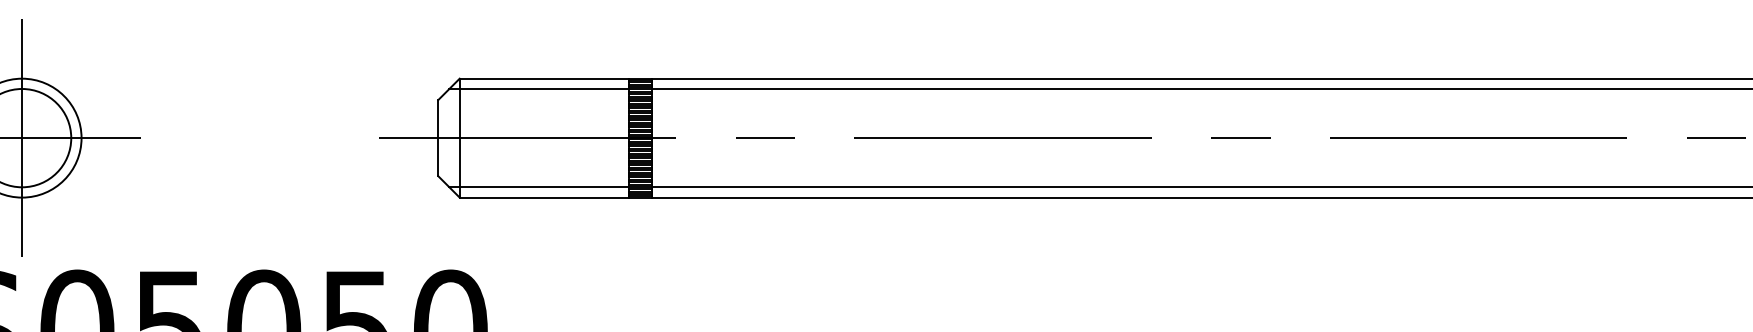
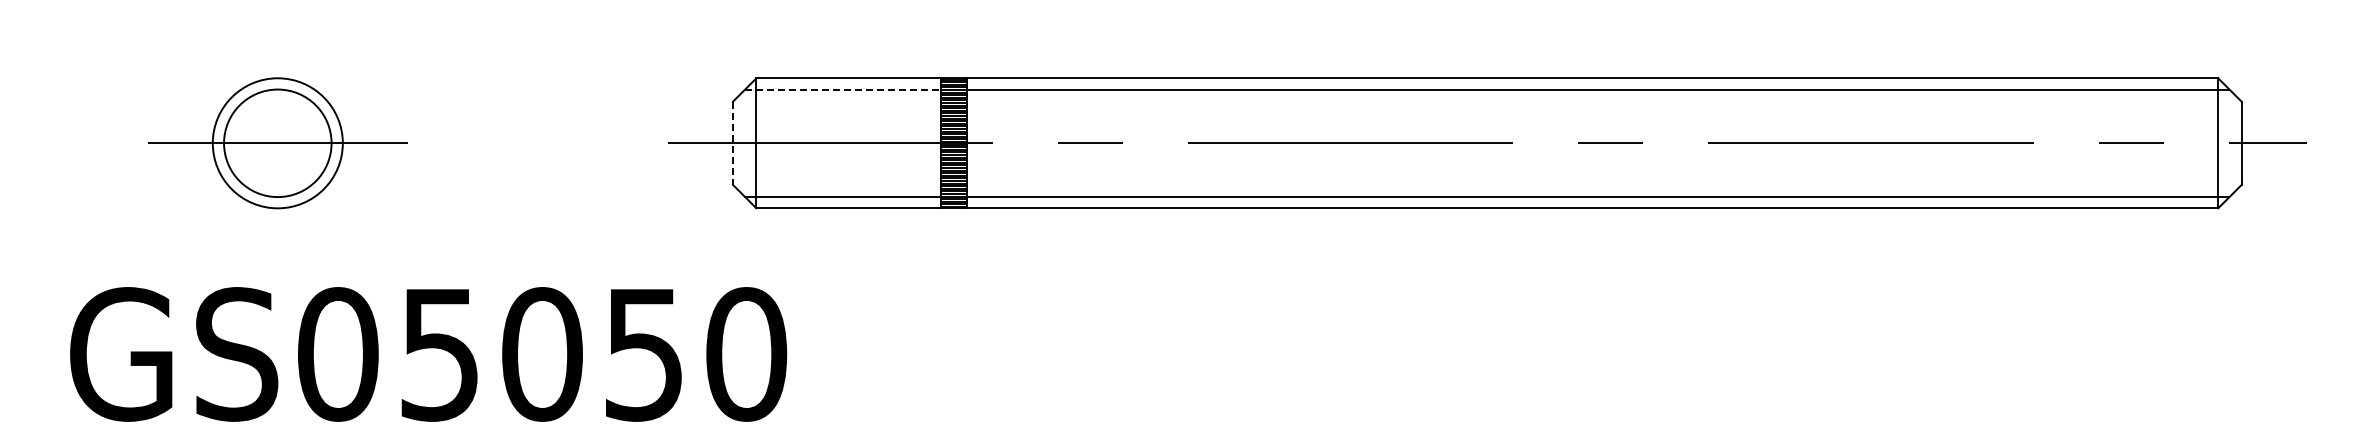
line: (539, 88) -> (843, 89), solid -> dashed
line: (21, 138) -> (277, 143), removed
line: (438, 138) -> (733, 143), solid -> dashed

